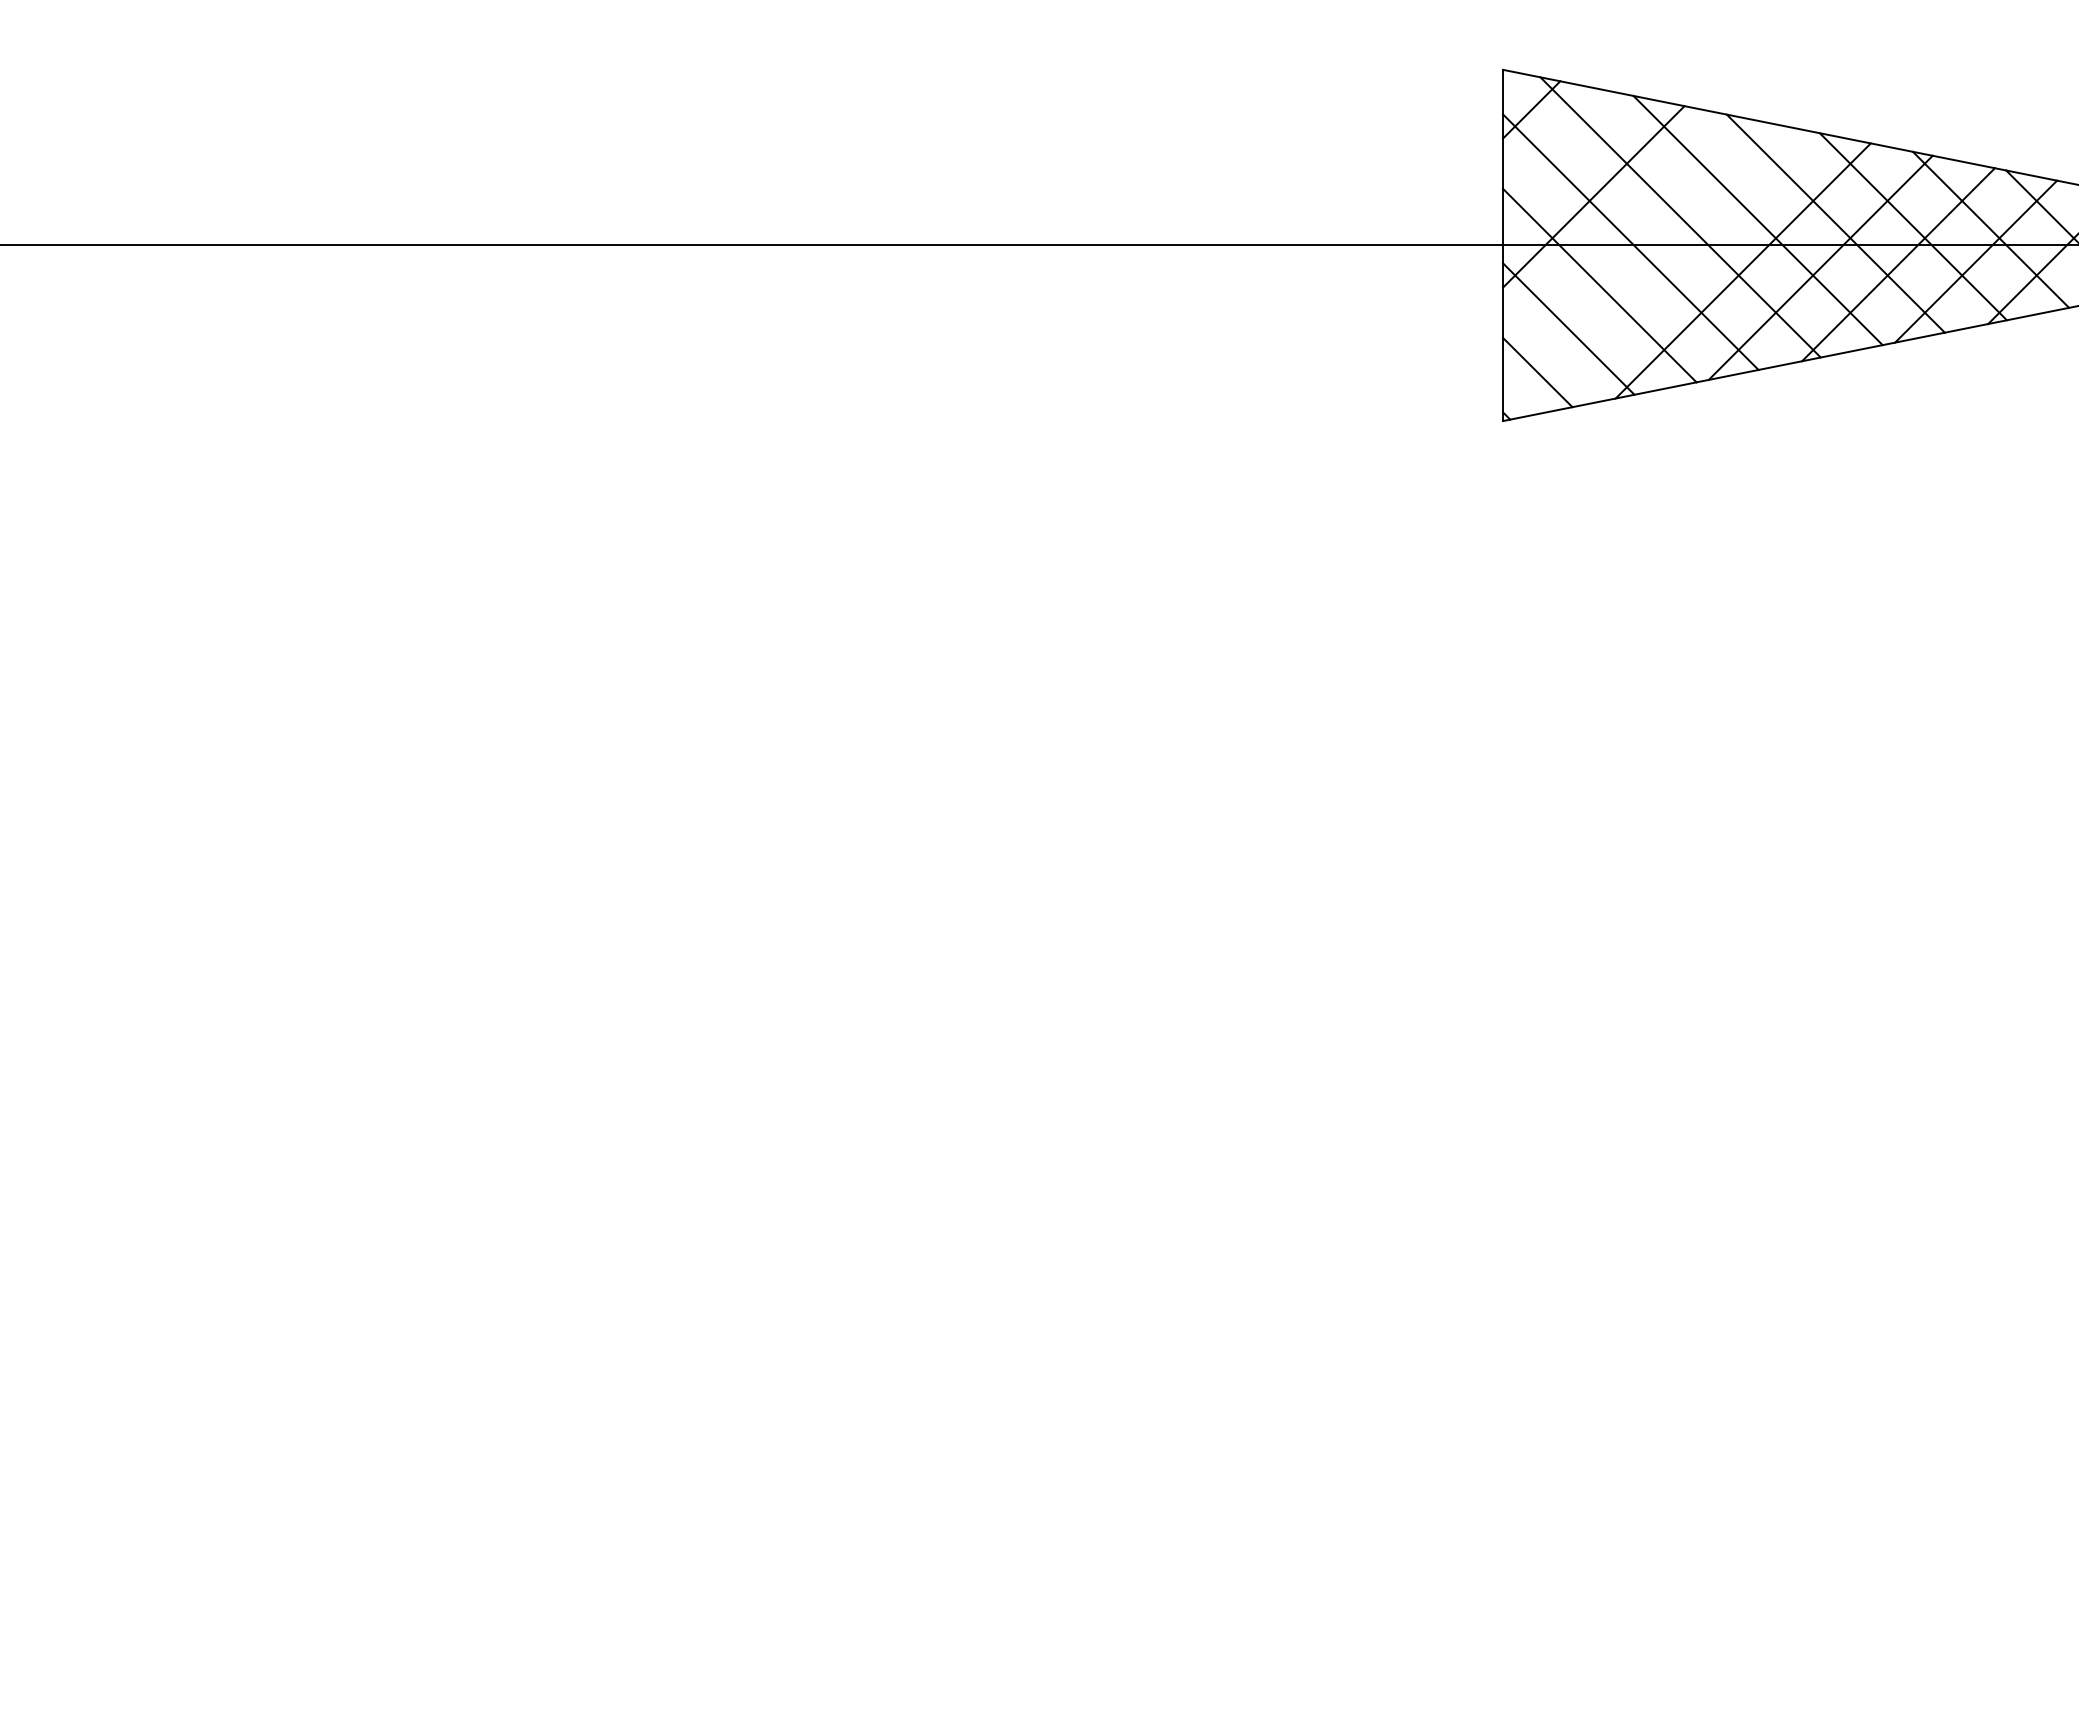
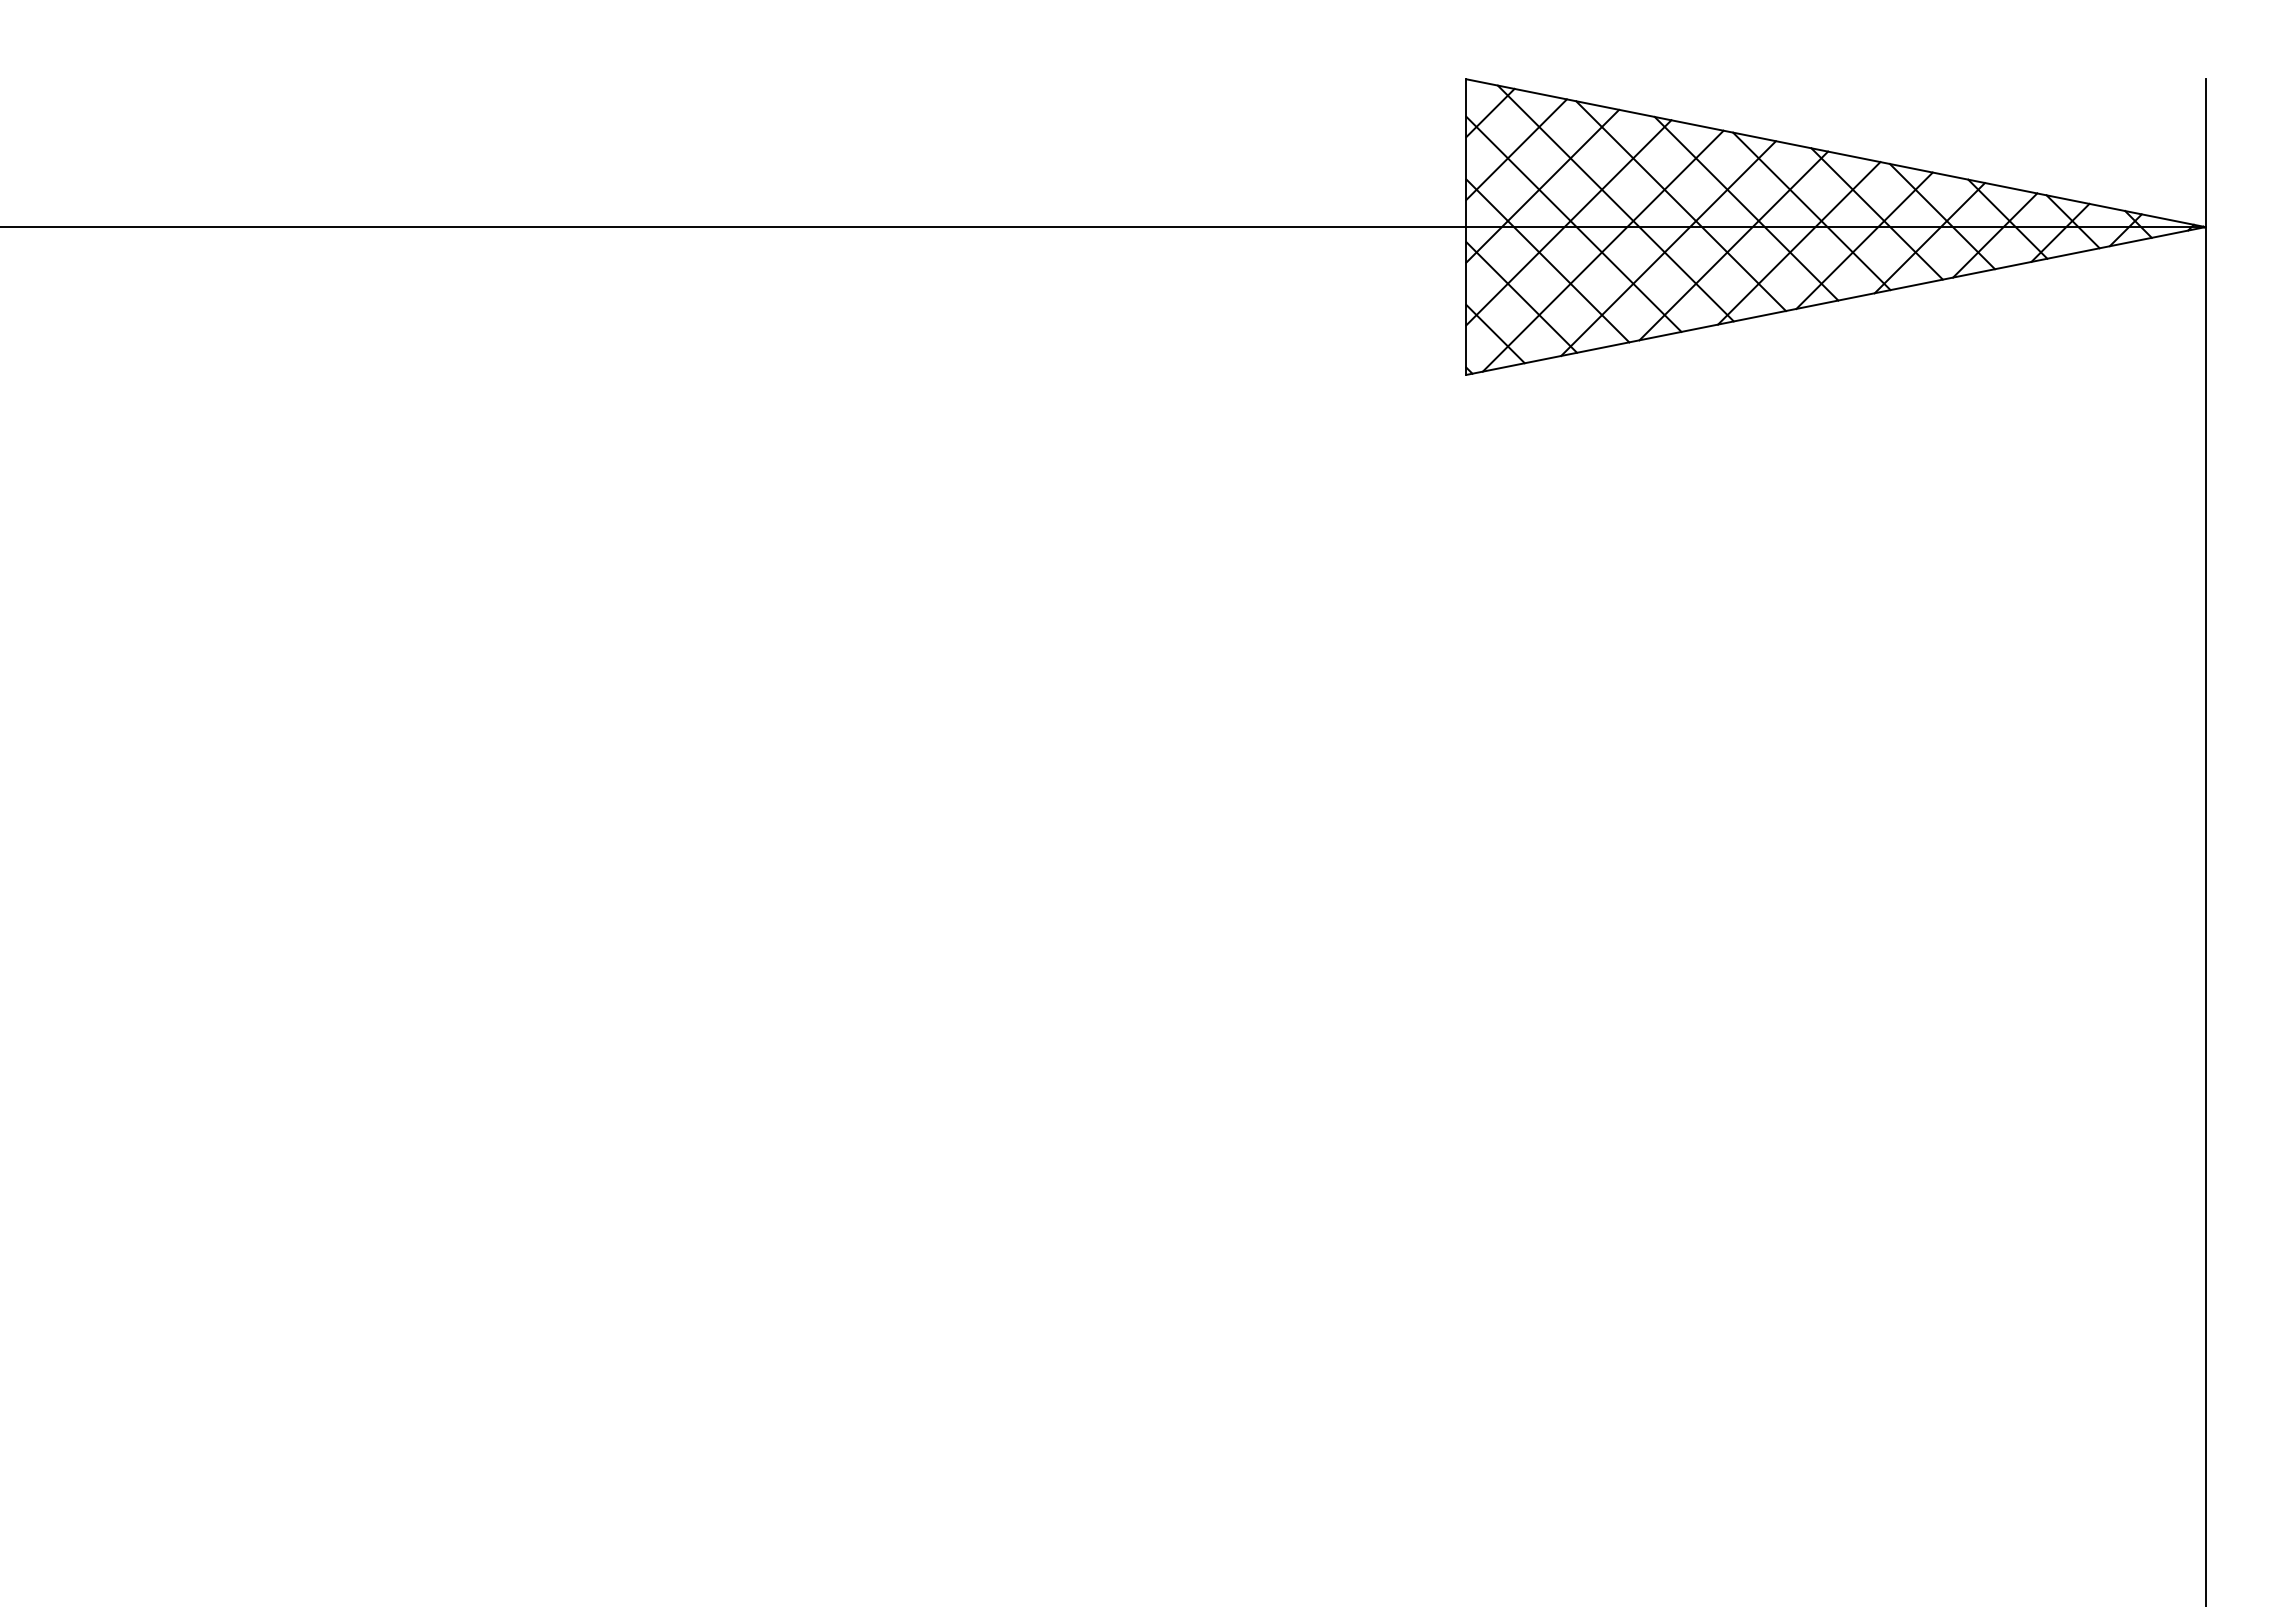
line: (1562, 153) -> (1516, 149), added
line: (1624, 239) -> (1568, 222), added
line: (1664, 273) -> (1602, 250), added

